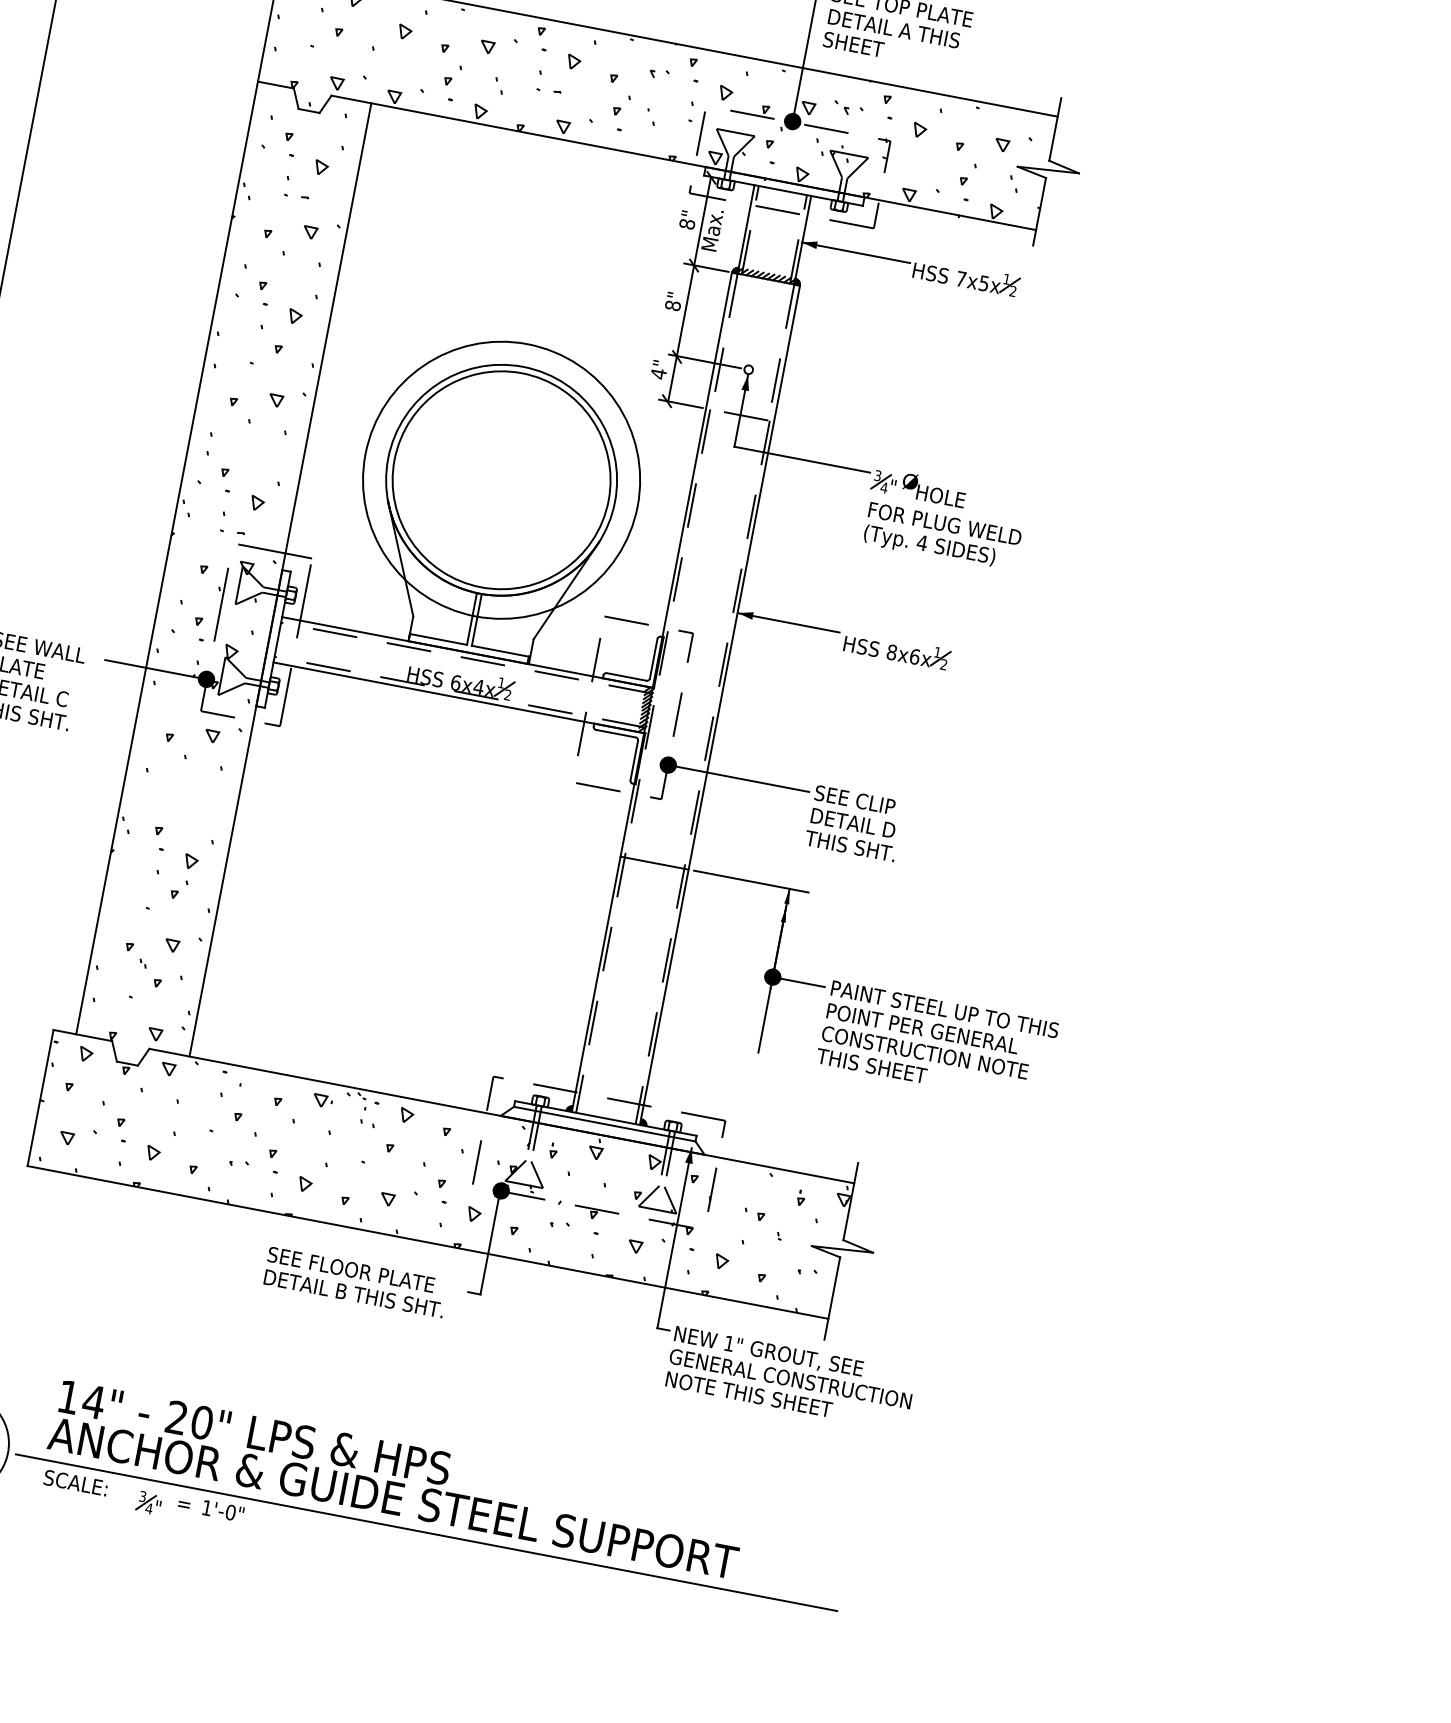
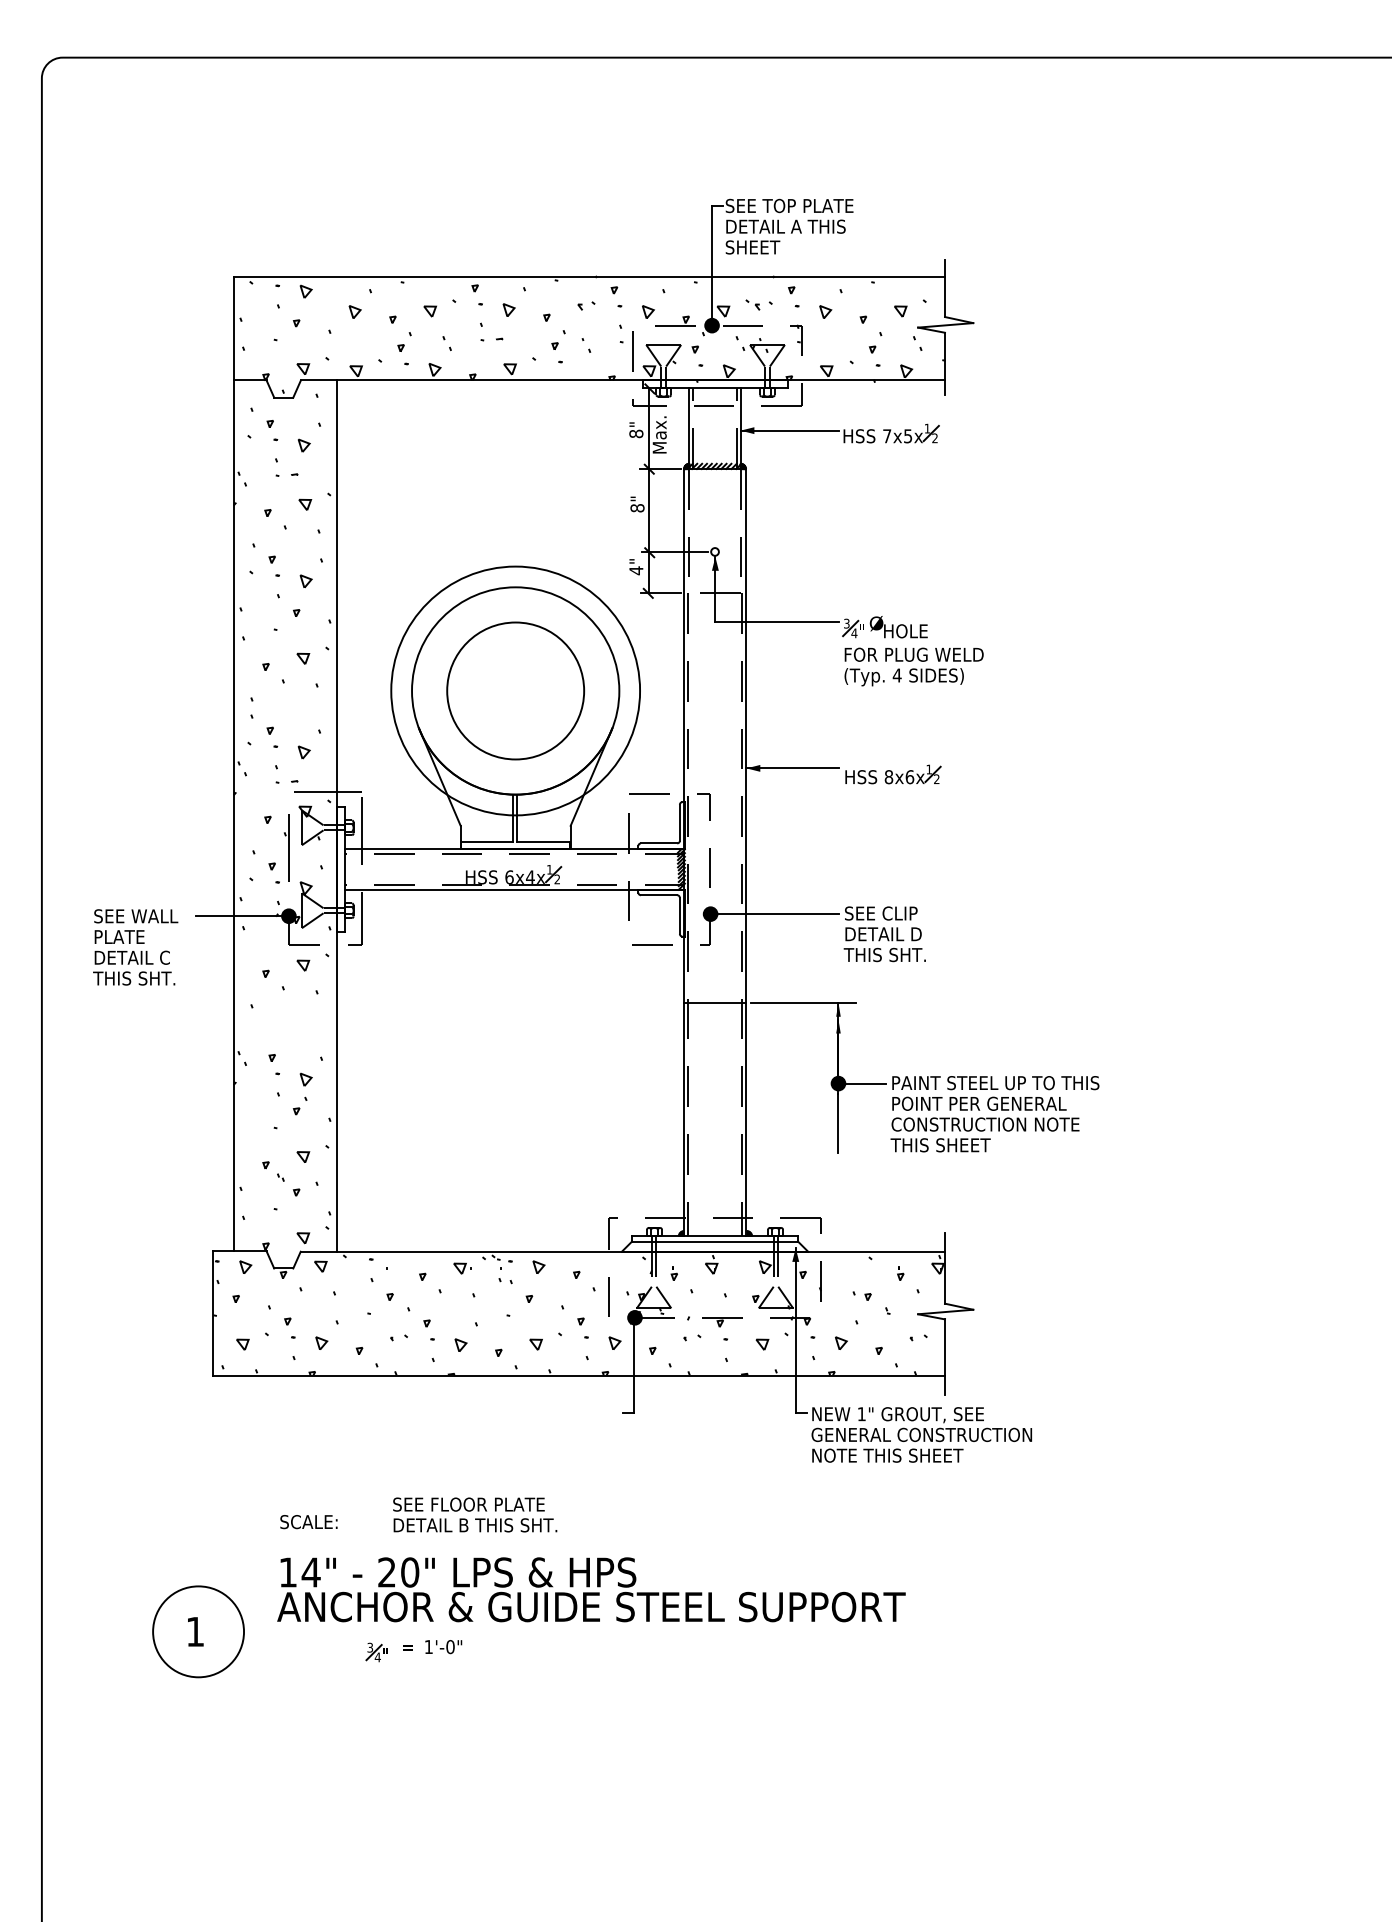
circle: (501, 479) -> (515, 690), size x0.7
text: (356, 1281) -> (475, 1514), moved
text: (75, 1483) -> (308, 1522), moved
line: (426, 1532) -> (626, 1631), removed

